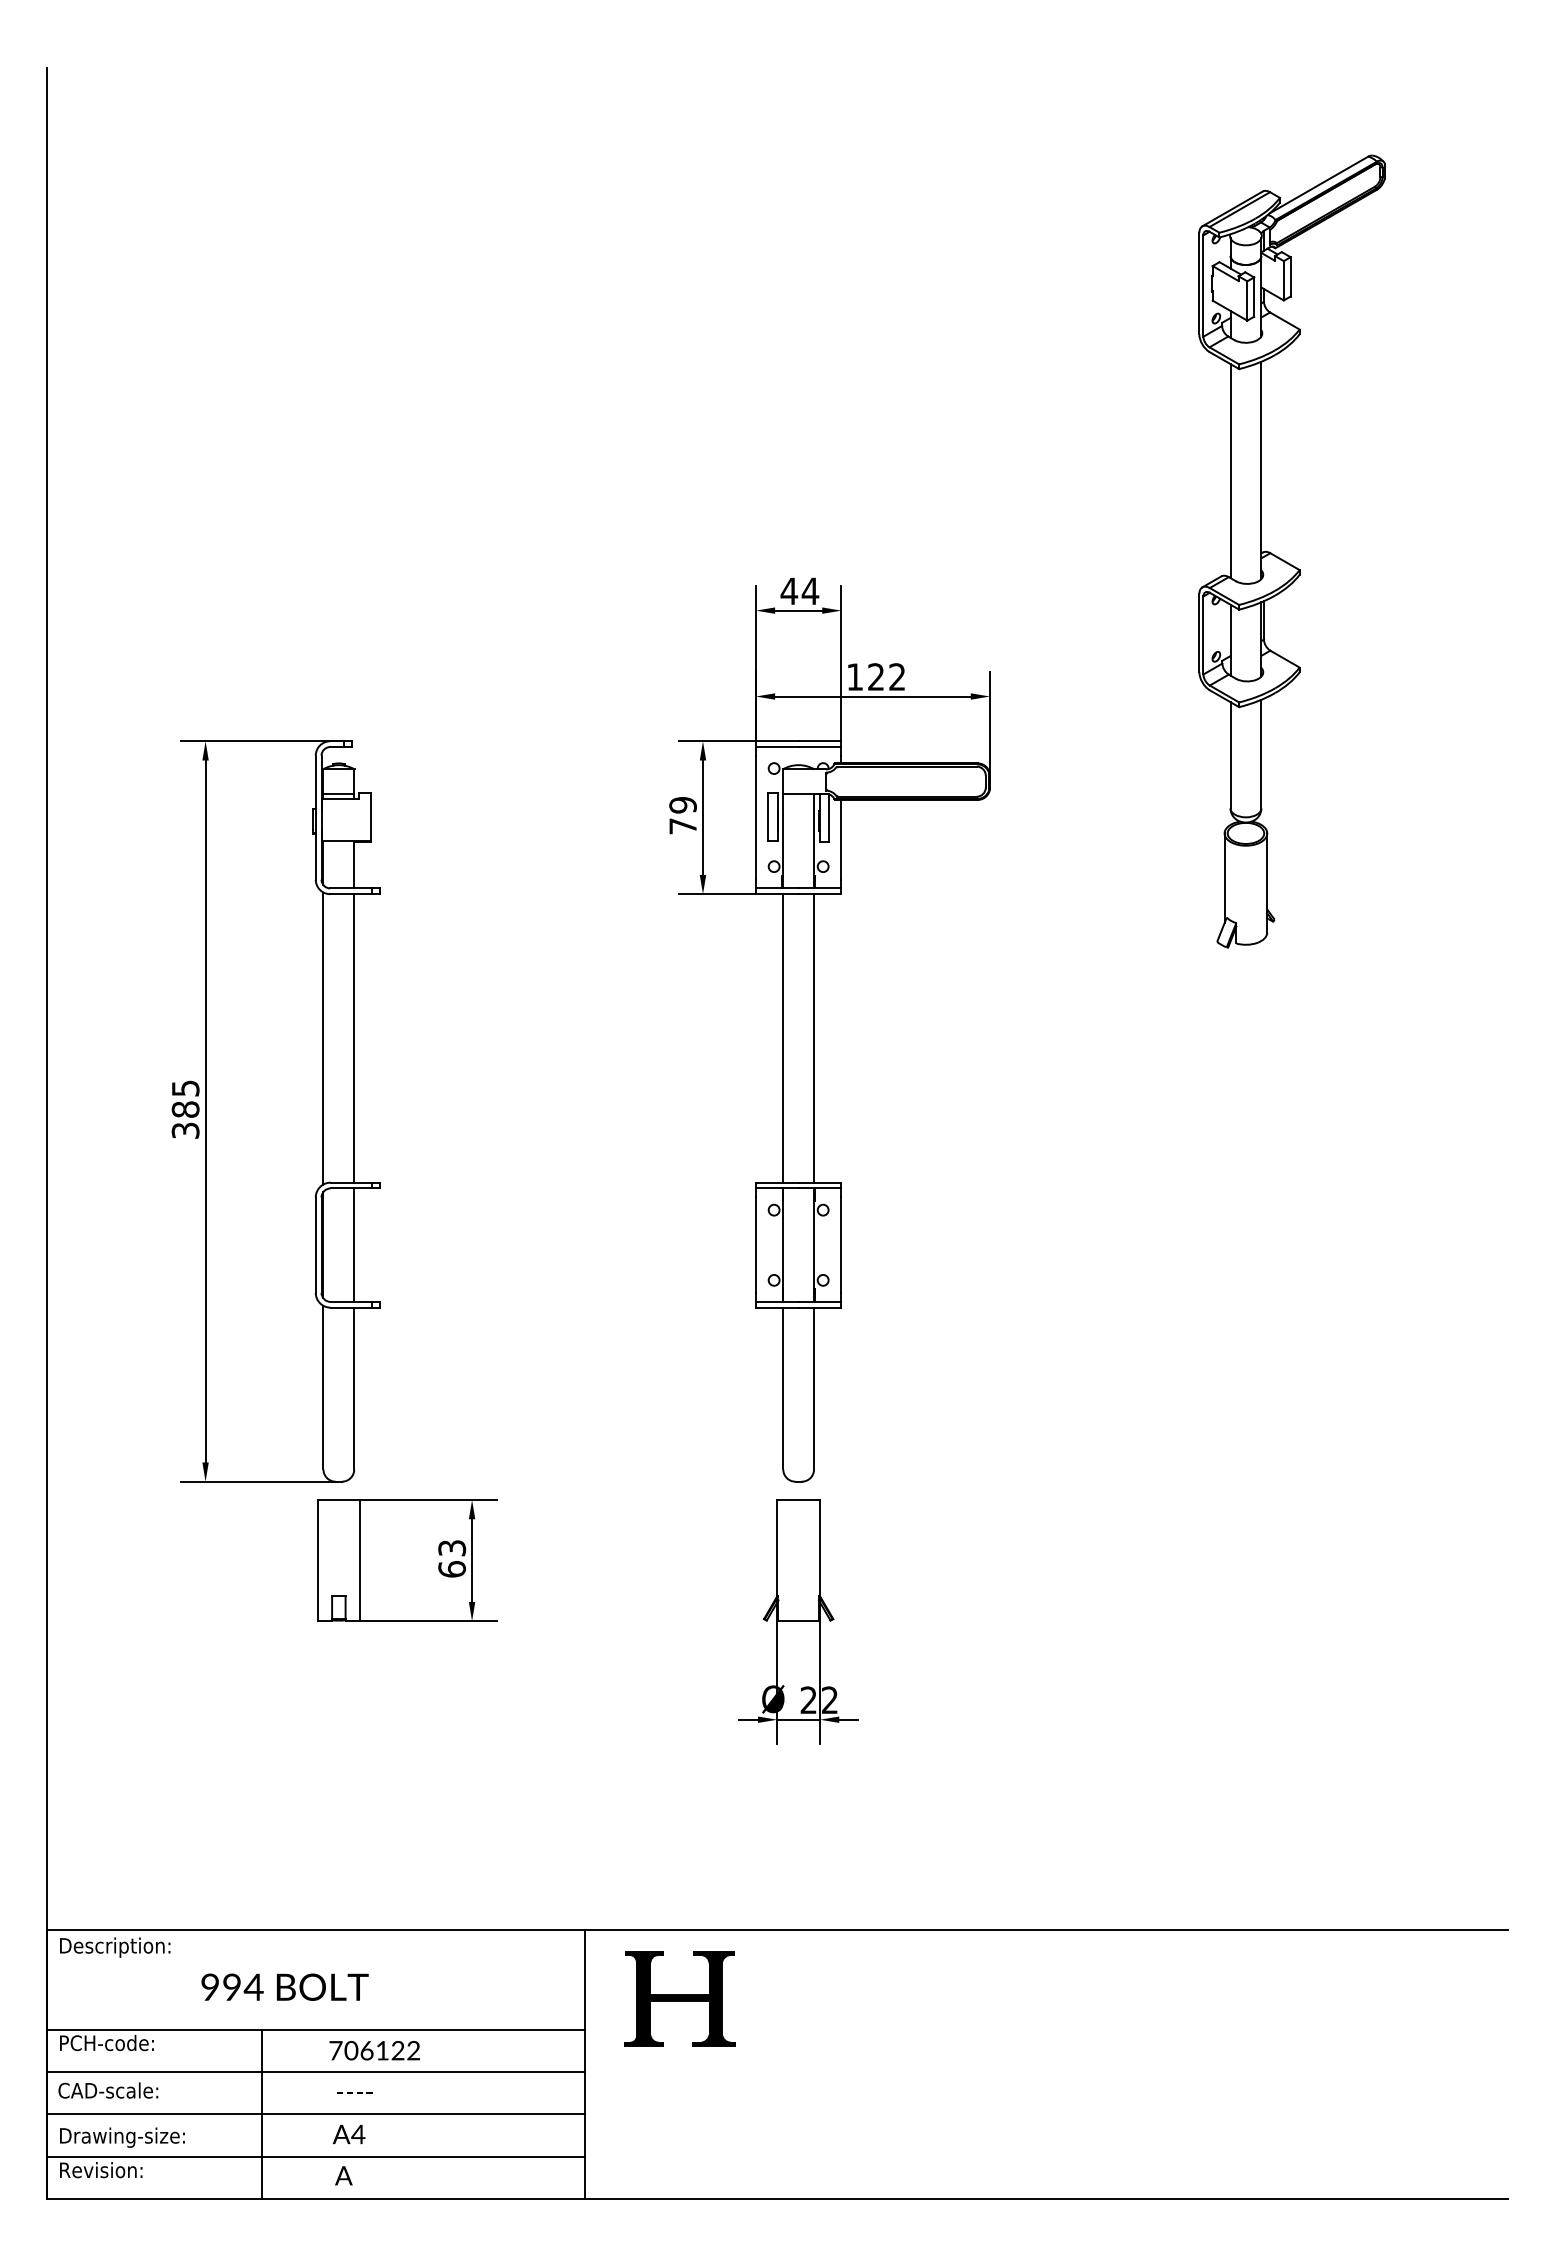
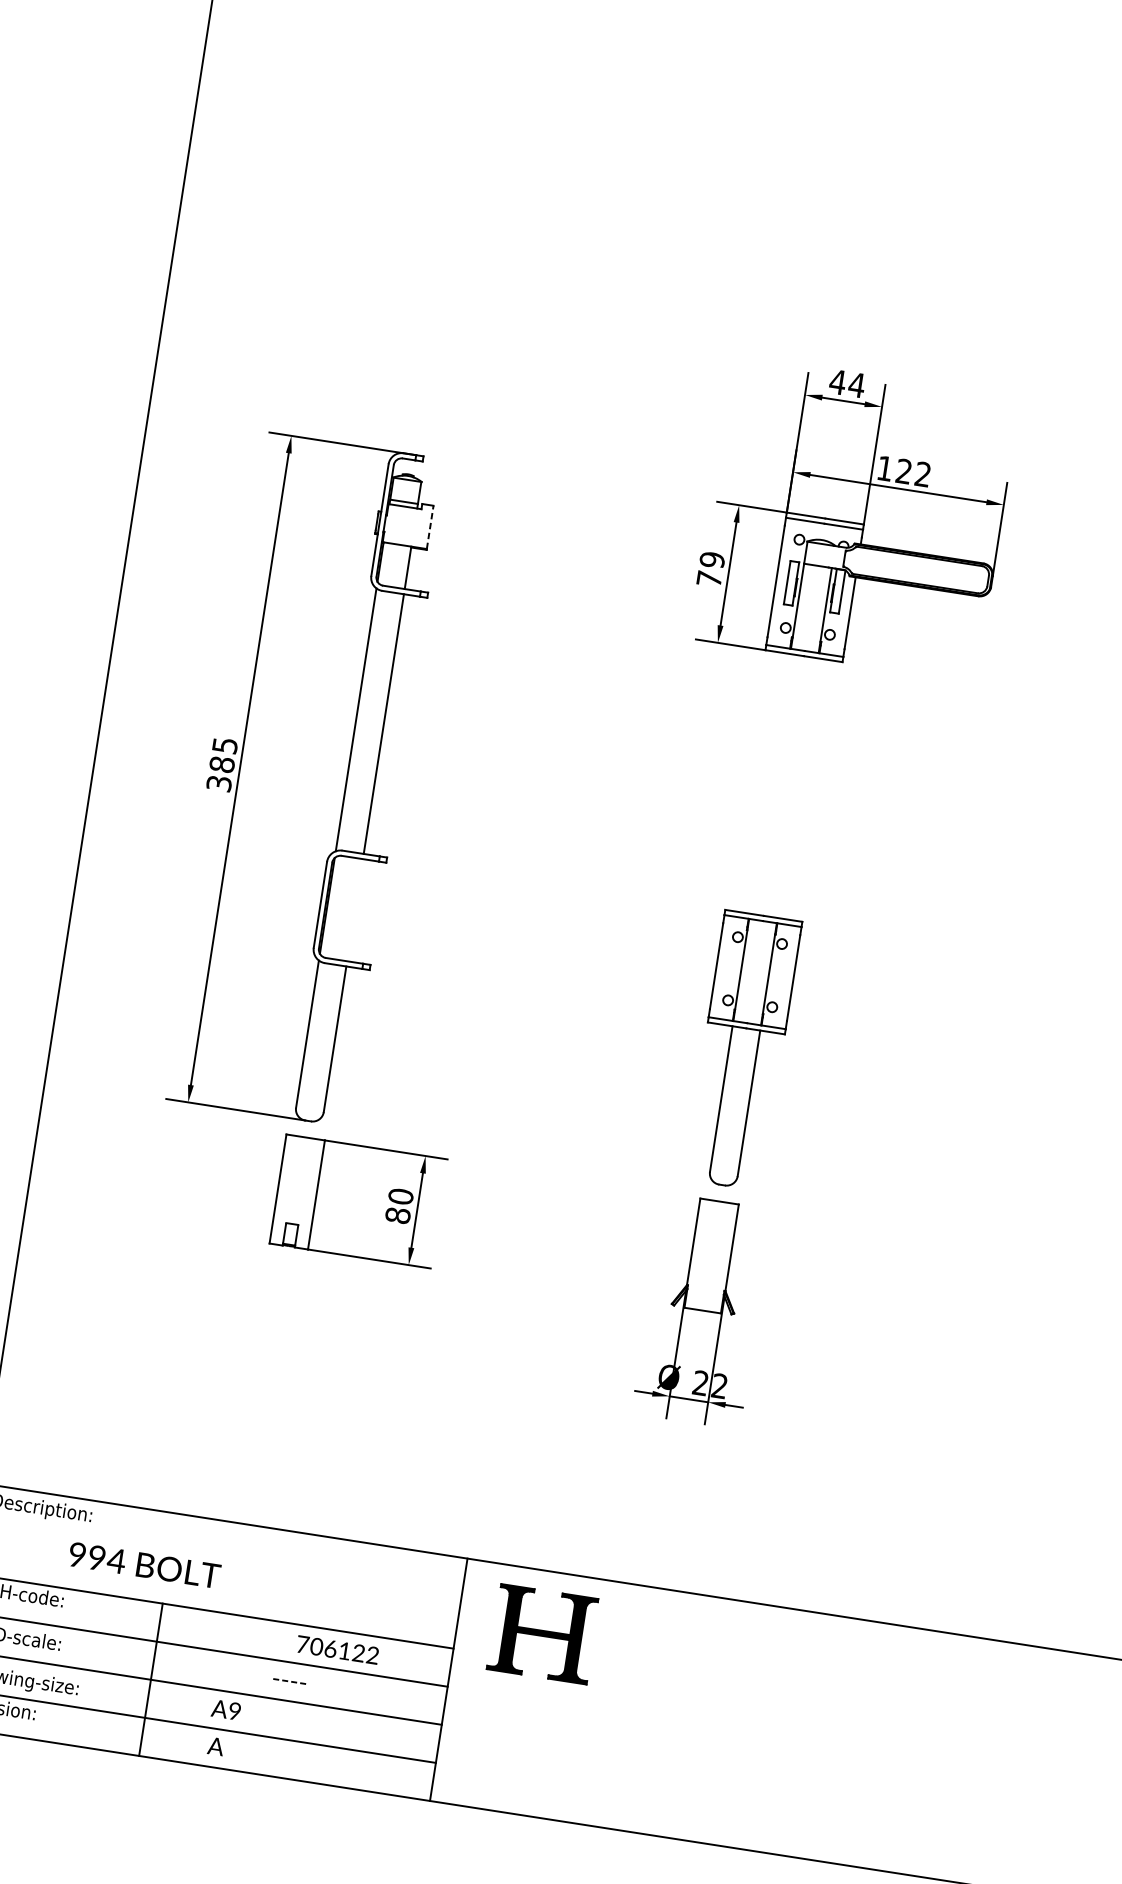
line: (371, 816) -> (430, 526), solid -> dashed
line: (783, 1038) -> (770, 783), removed
line: (814, 1038) -> (798, 788), removed
line: (354, 1244) -> (355, 909), removed
text: (452, 1558) -> (399, 1205), 63 -> 80
text: (284, 1986) -> (144, 1564), moved
text: (374, 2050) -> (337, 1649), moved
text: (354, 2092) -> (289, 1681), moved
text: (358, 2134) -> (234, 1711), A4 -> A9

